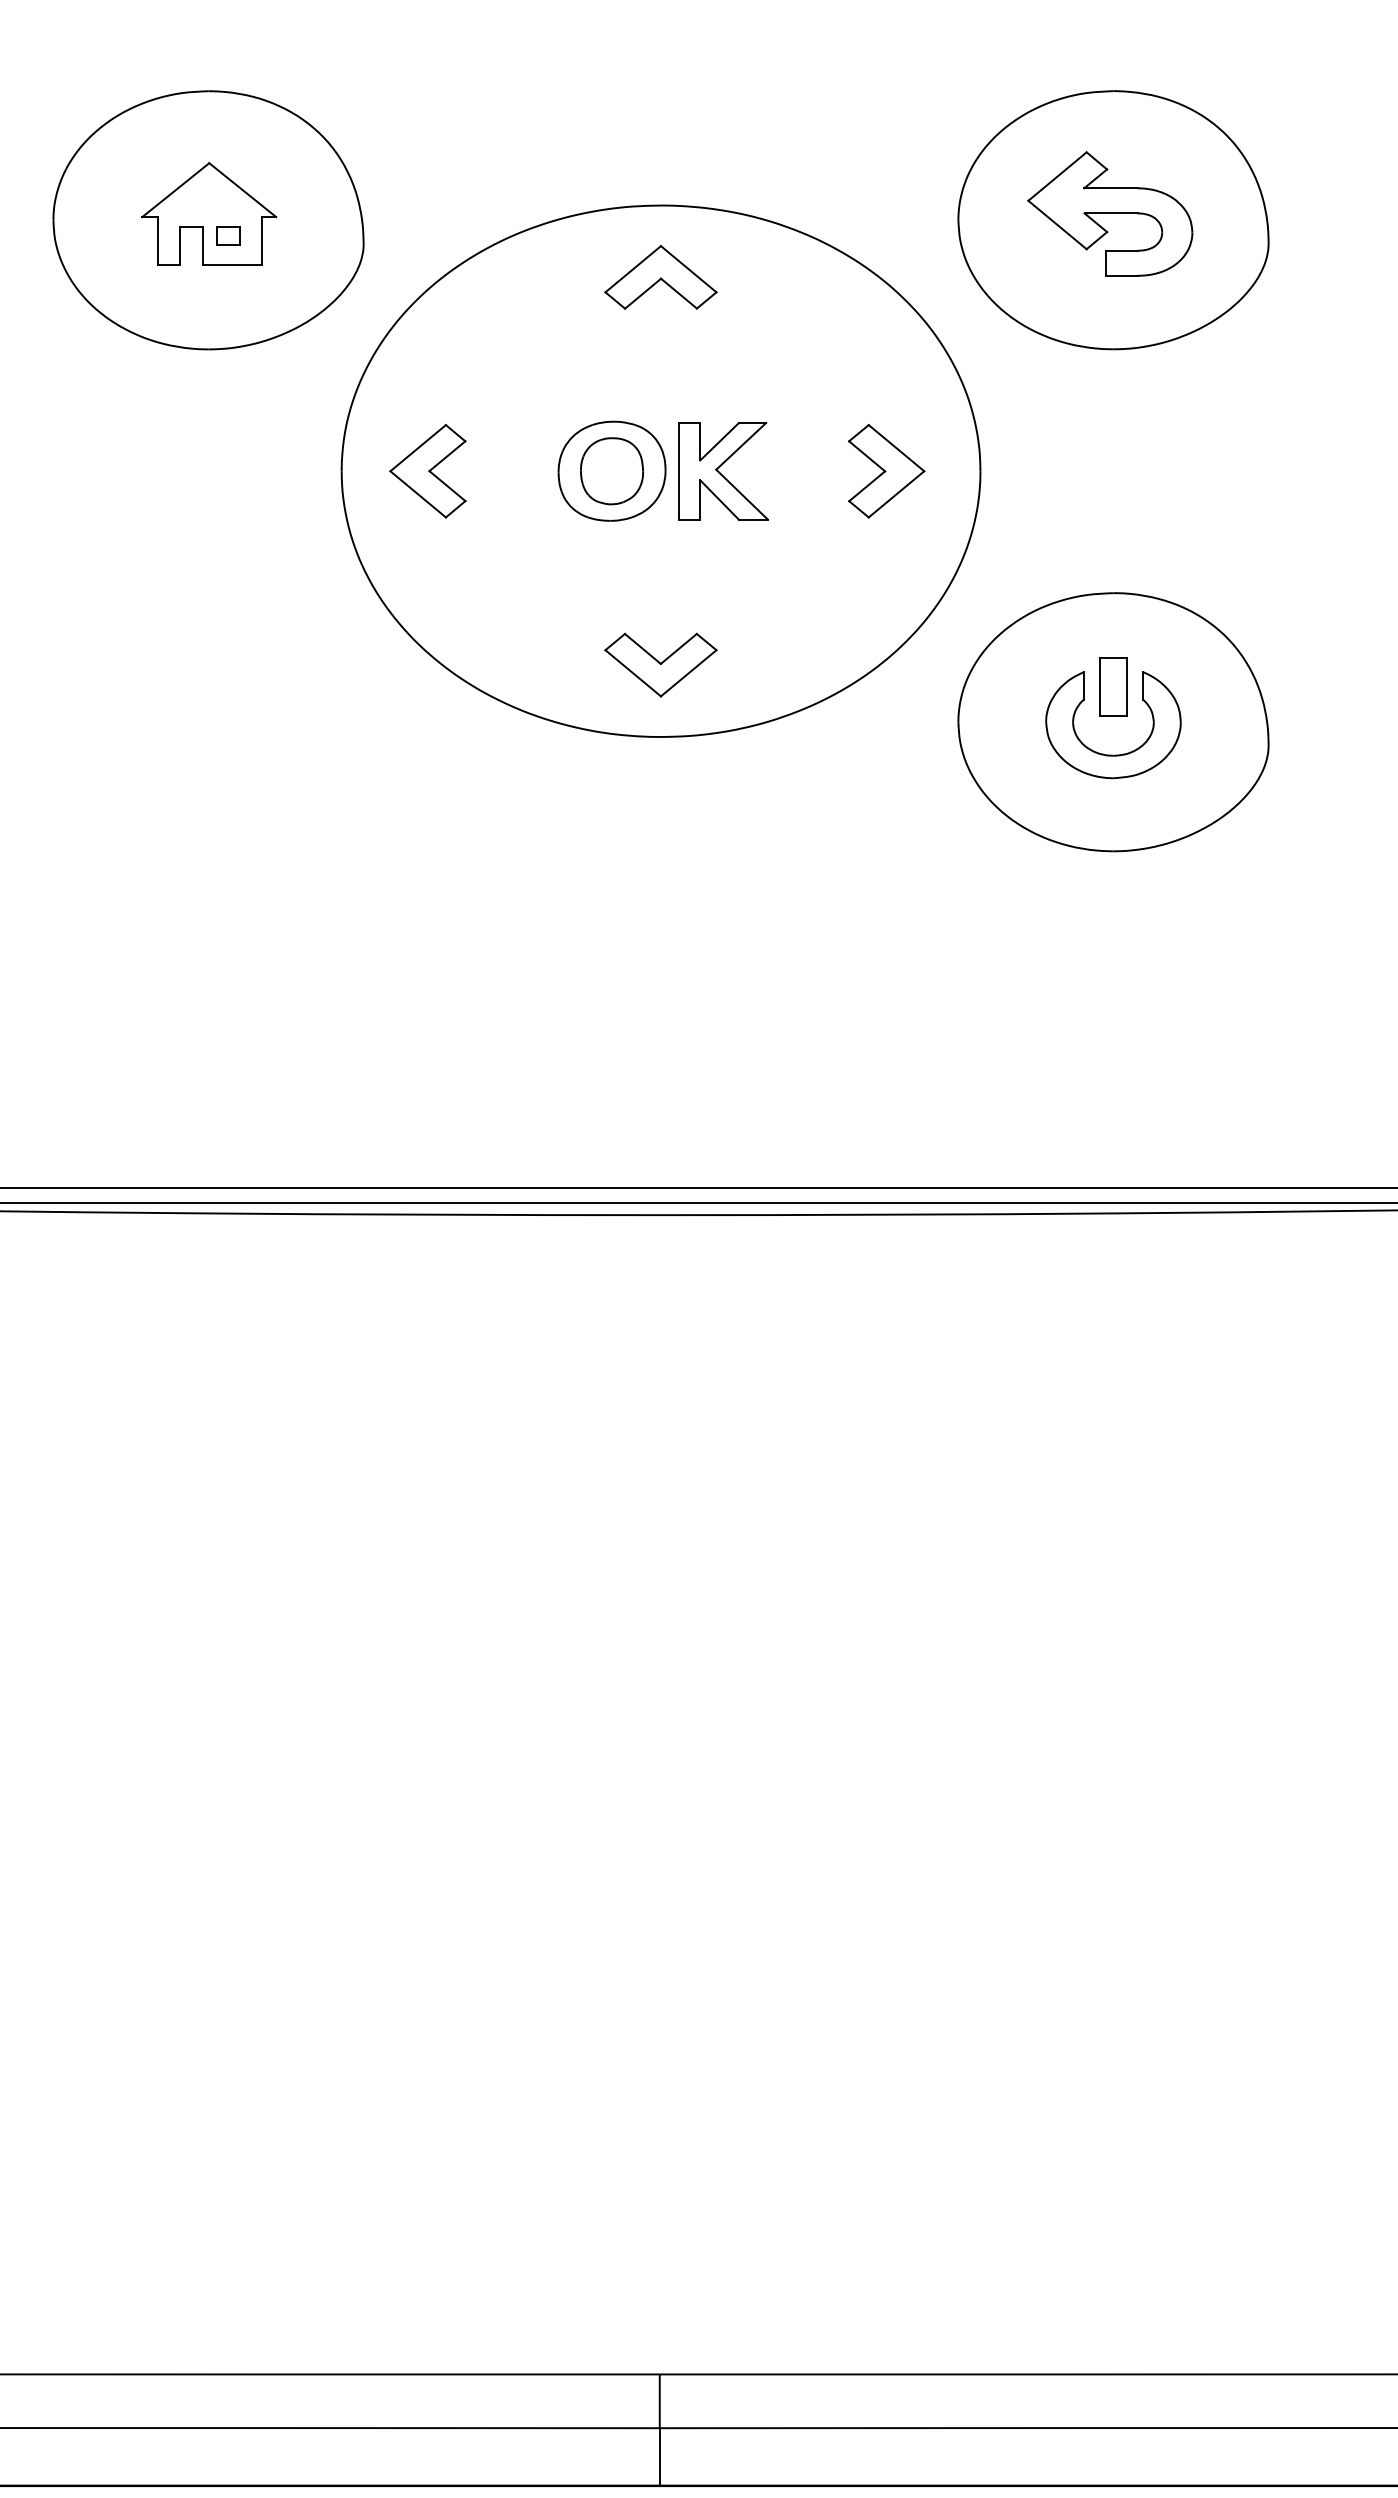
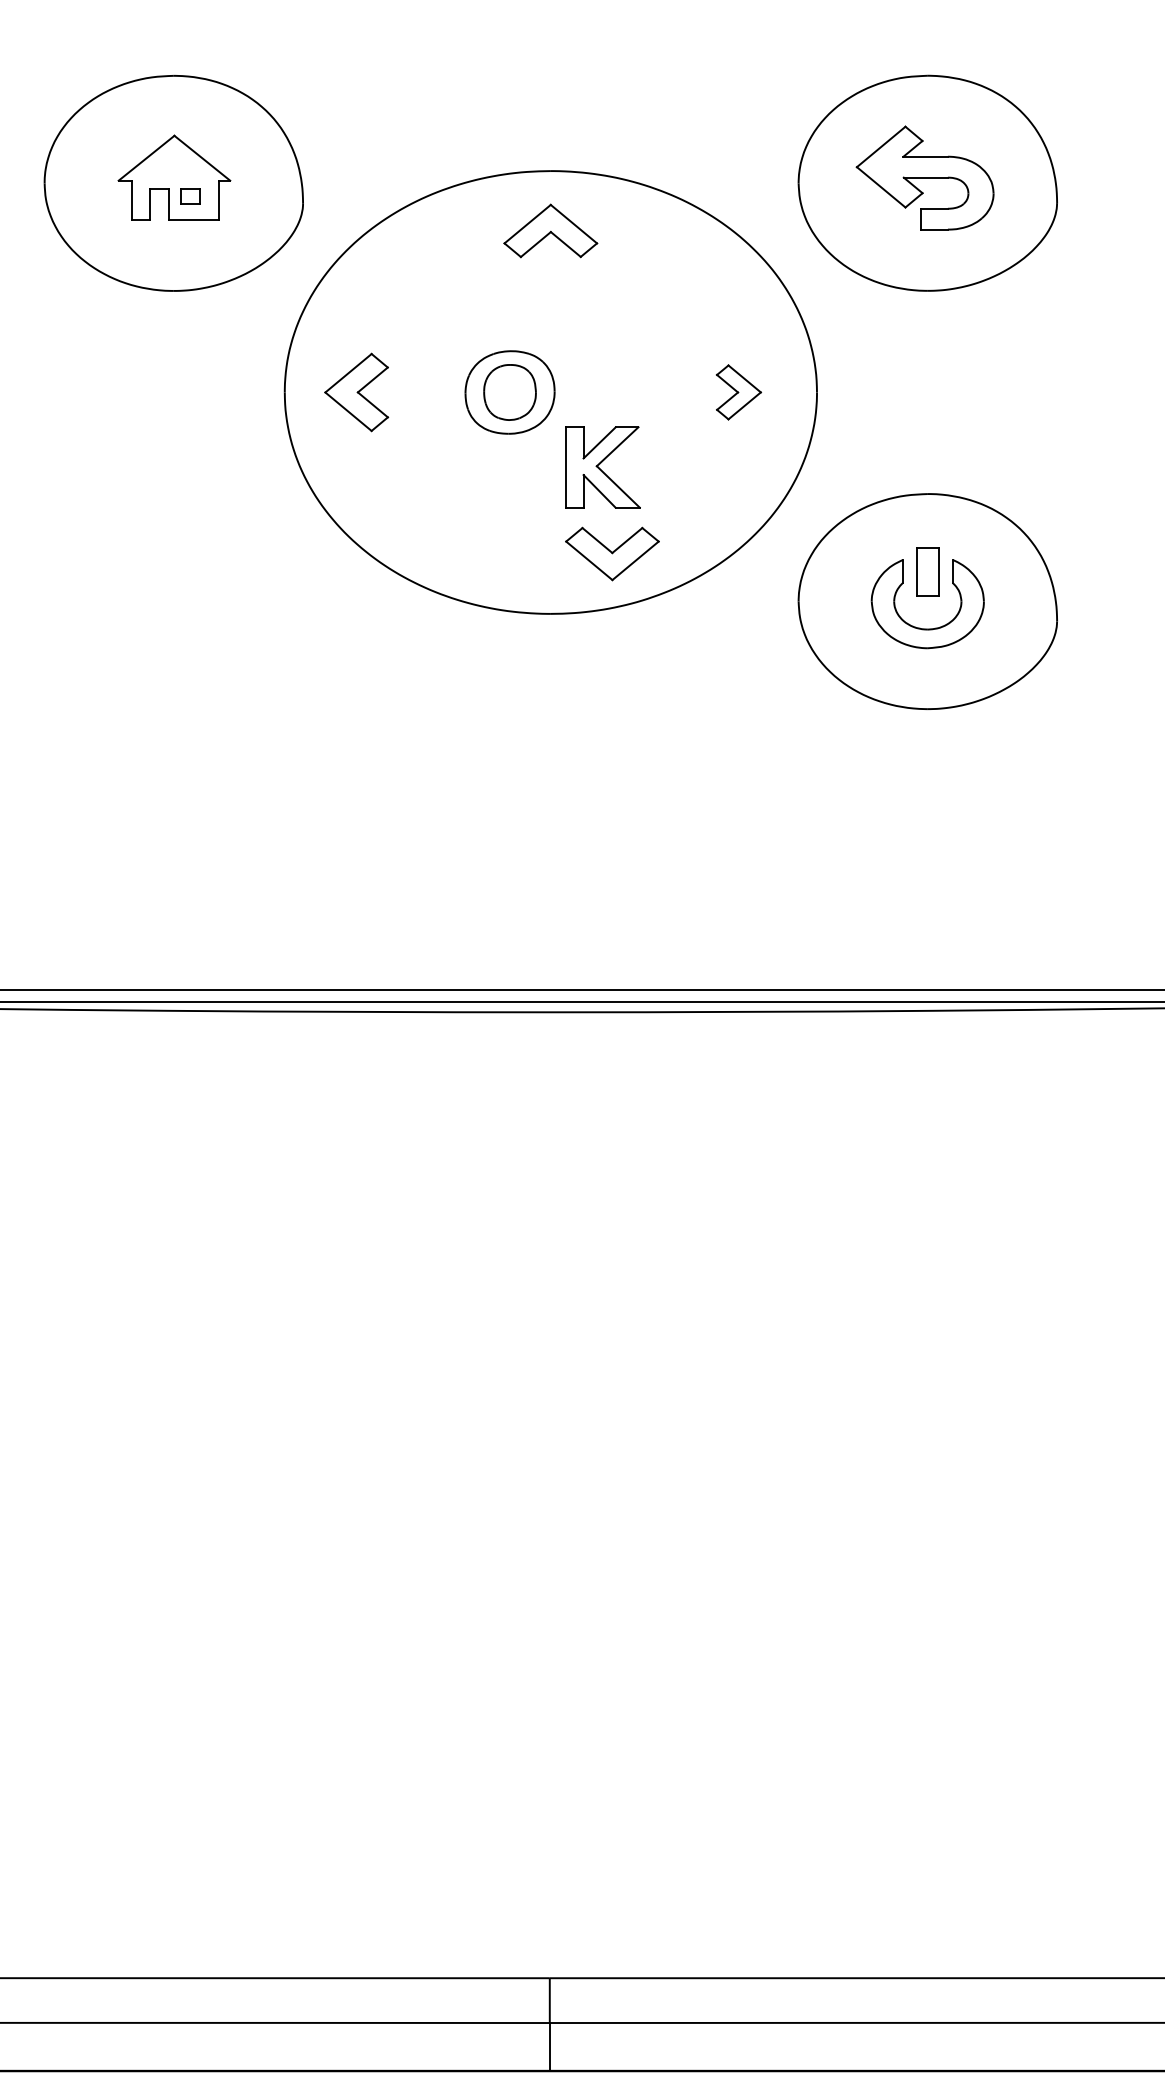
part: (723, 470) -> (602, 466), moved
part: (886, 470) -> (738, 391), size x0.7
part: (660, 664) -> (612, 553), moved

